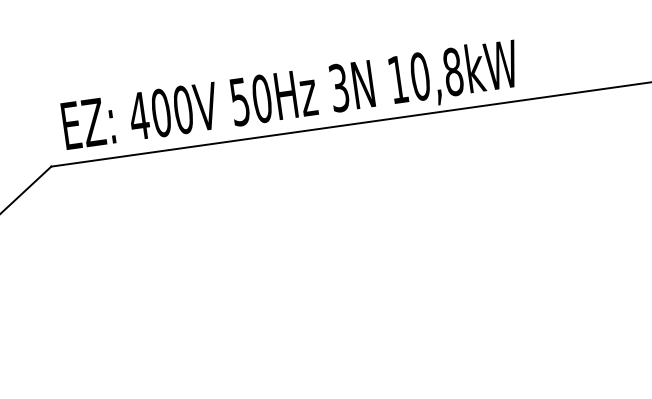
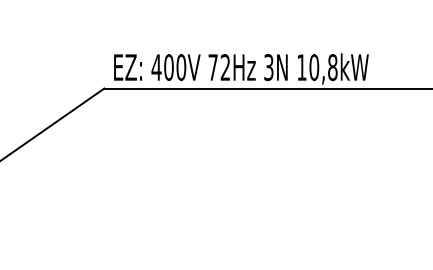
text: (251, 100) -> (219, 67), 50Hz -> 72Hz

